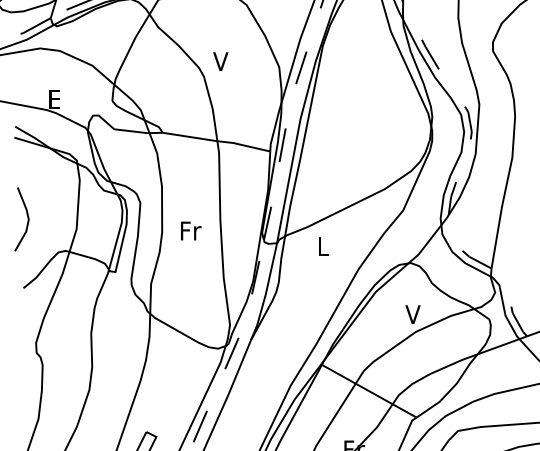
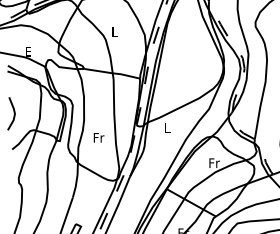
text: (220, 60) -> (114, 31), V -> L
text: (189, 230) -> (98, 137), moved
text: (413, 313) -> (214, 162), V -> Fr

